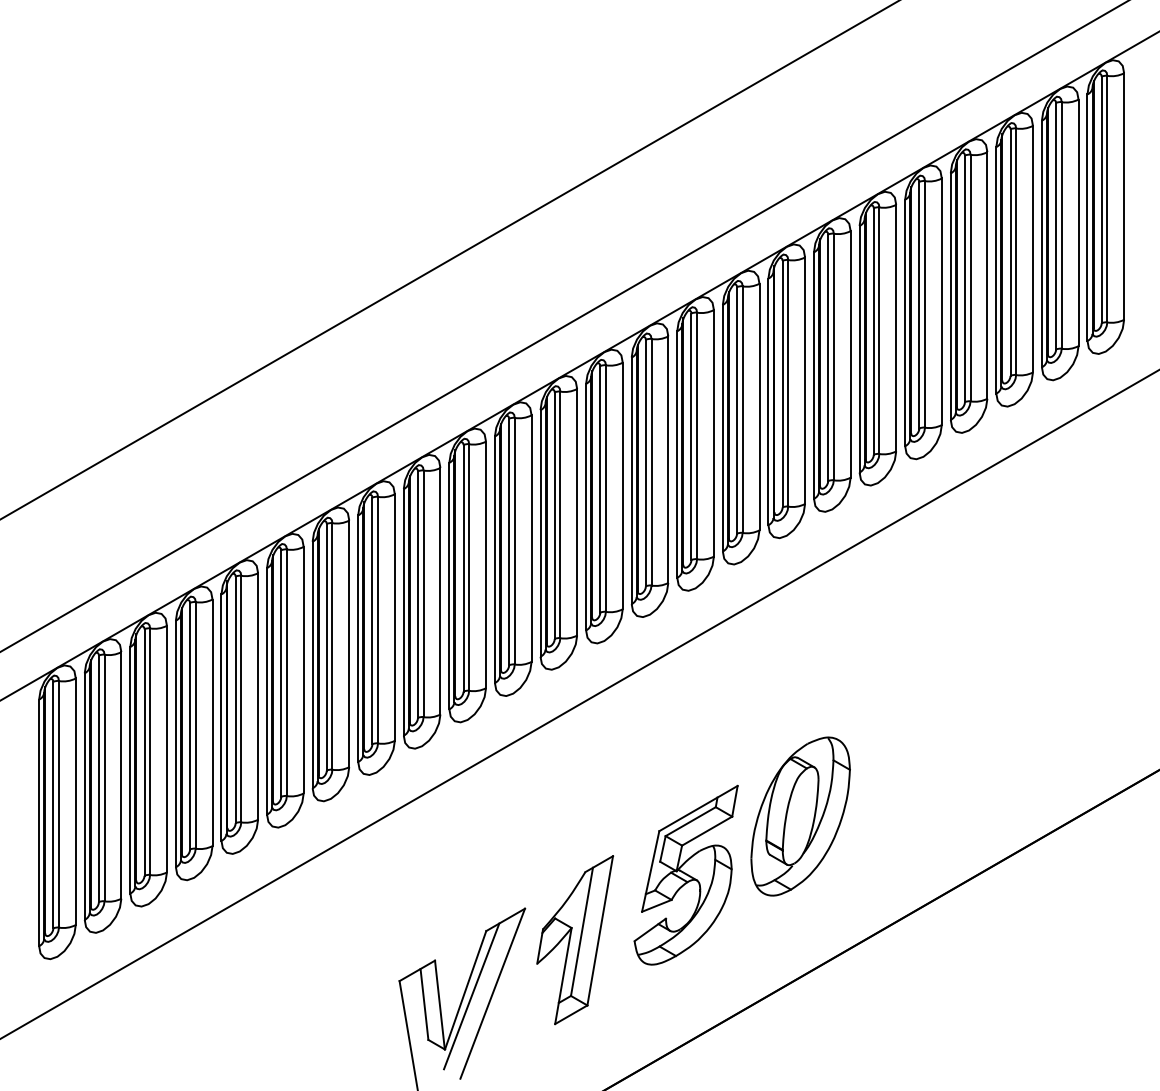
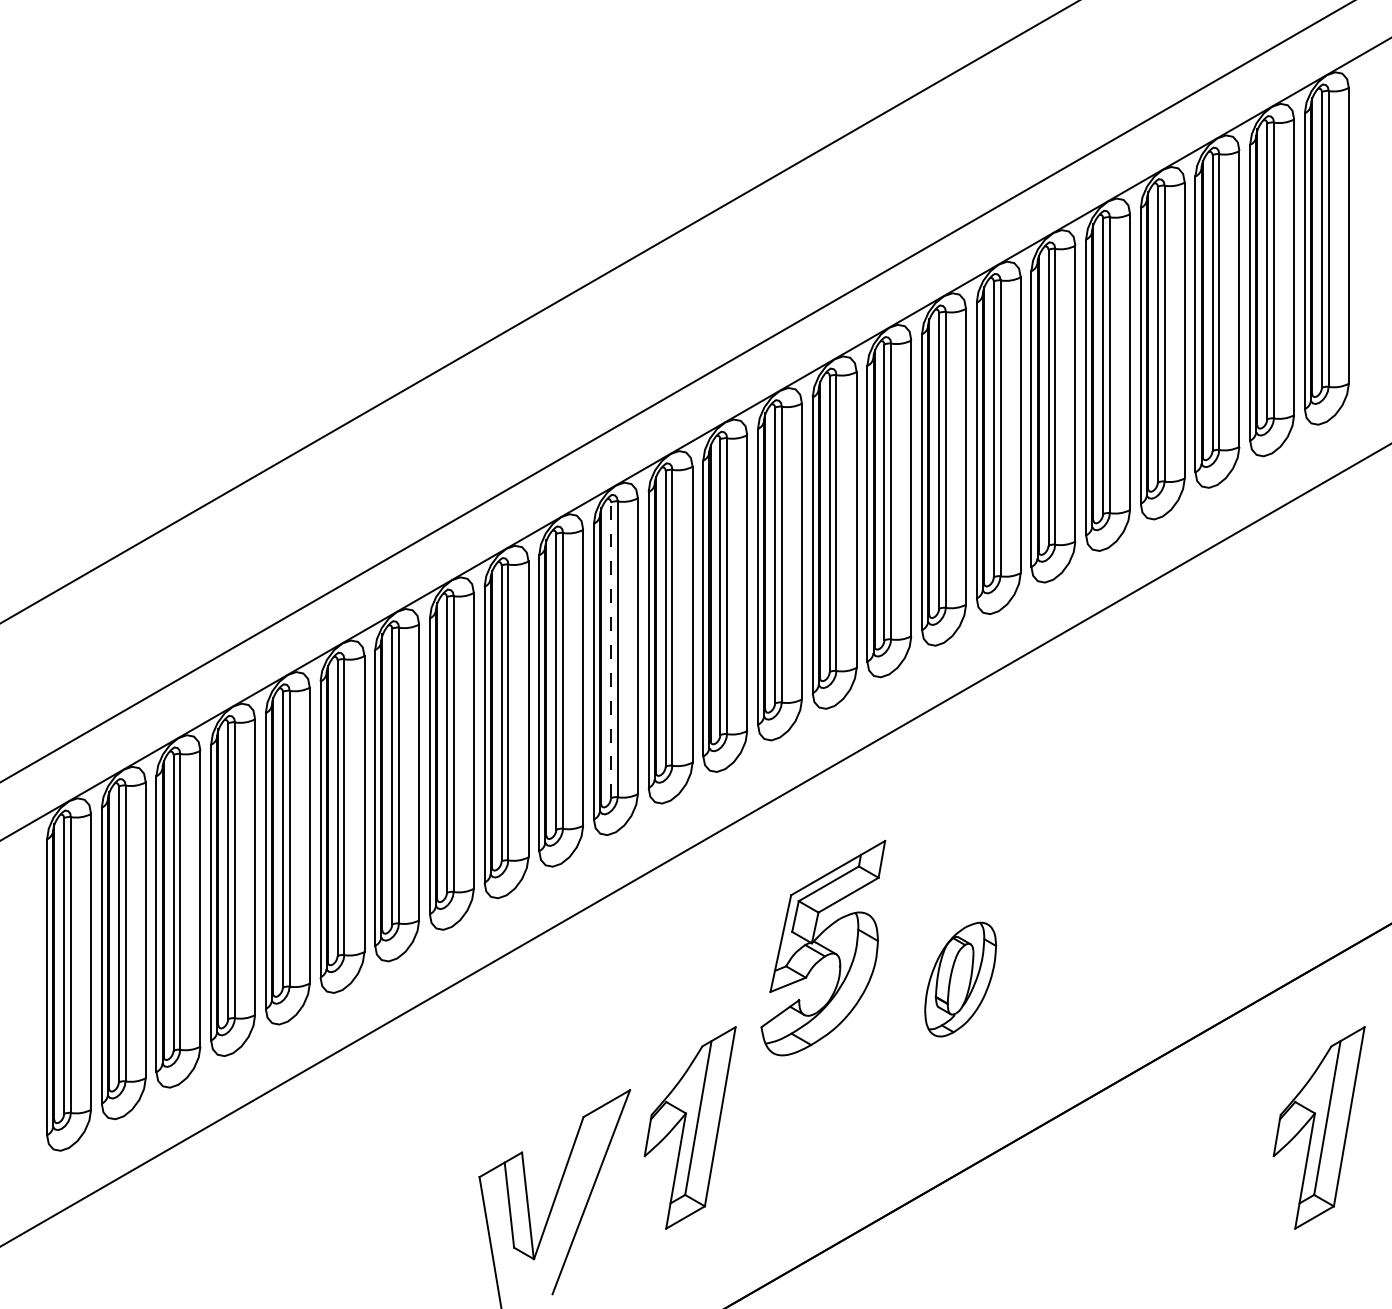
line: (509, 542) -> (611, 650), solid -> dashed
part: (800, 816) -> (960, 979), size x0.6
part: (686, 875) -> (823, 948), moved
part: (1098, 939) -> (1318, 1127), added
line: (471, 996) -> (565, 1195), removed

